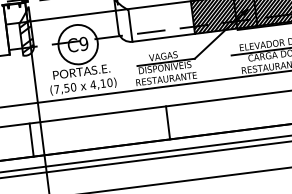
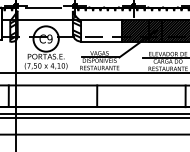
hatch: (122, 20) -> (76, 27), added

